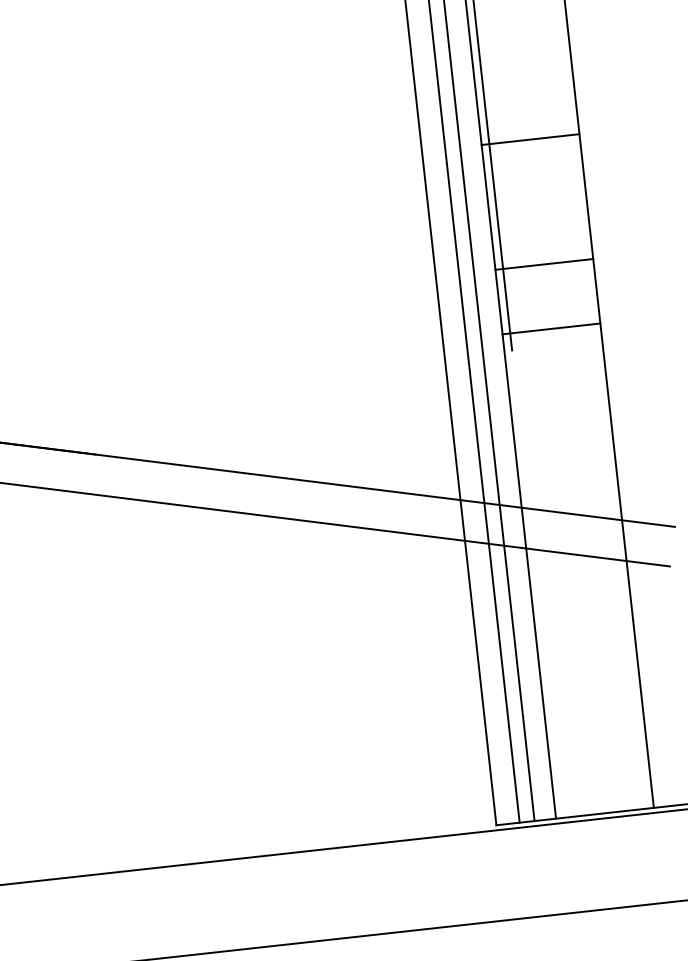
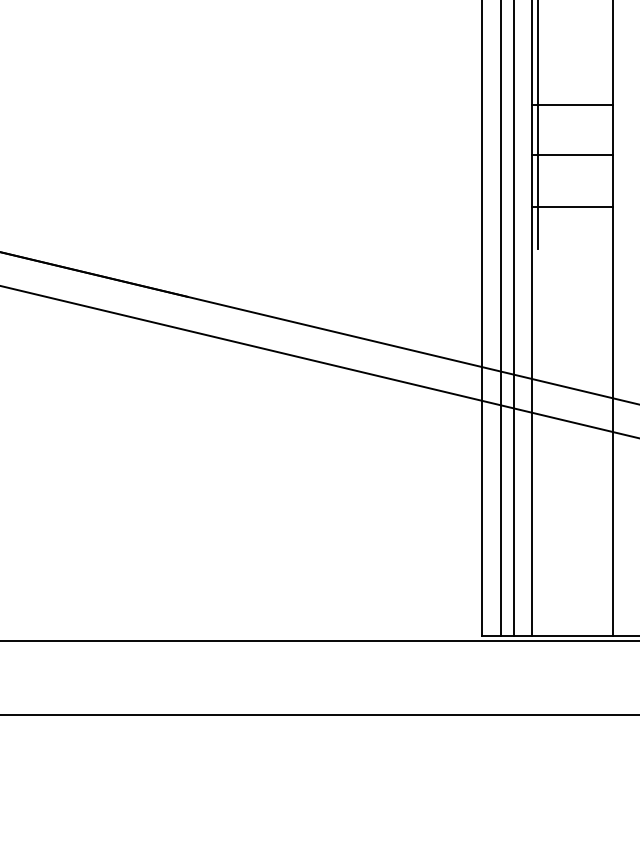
line: (529, 139) -> (571, 105), moved
line: (543, 264) -> (571, 154), moved
line: (550, 329) -> (571, 207), moved

